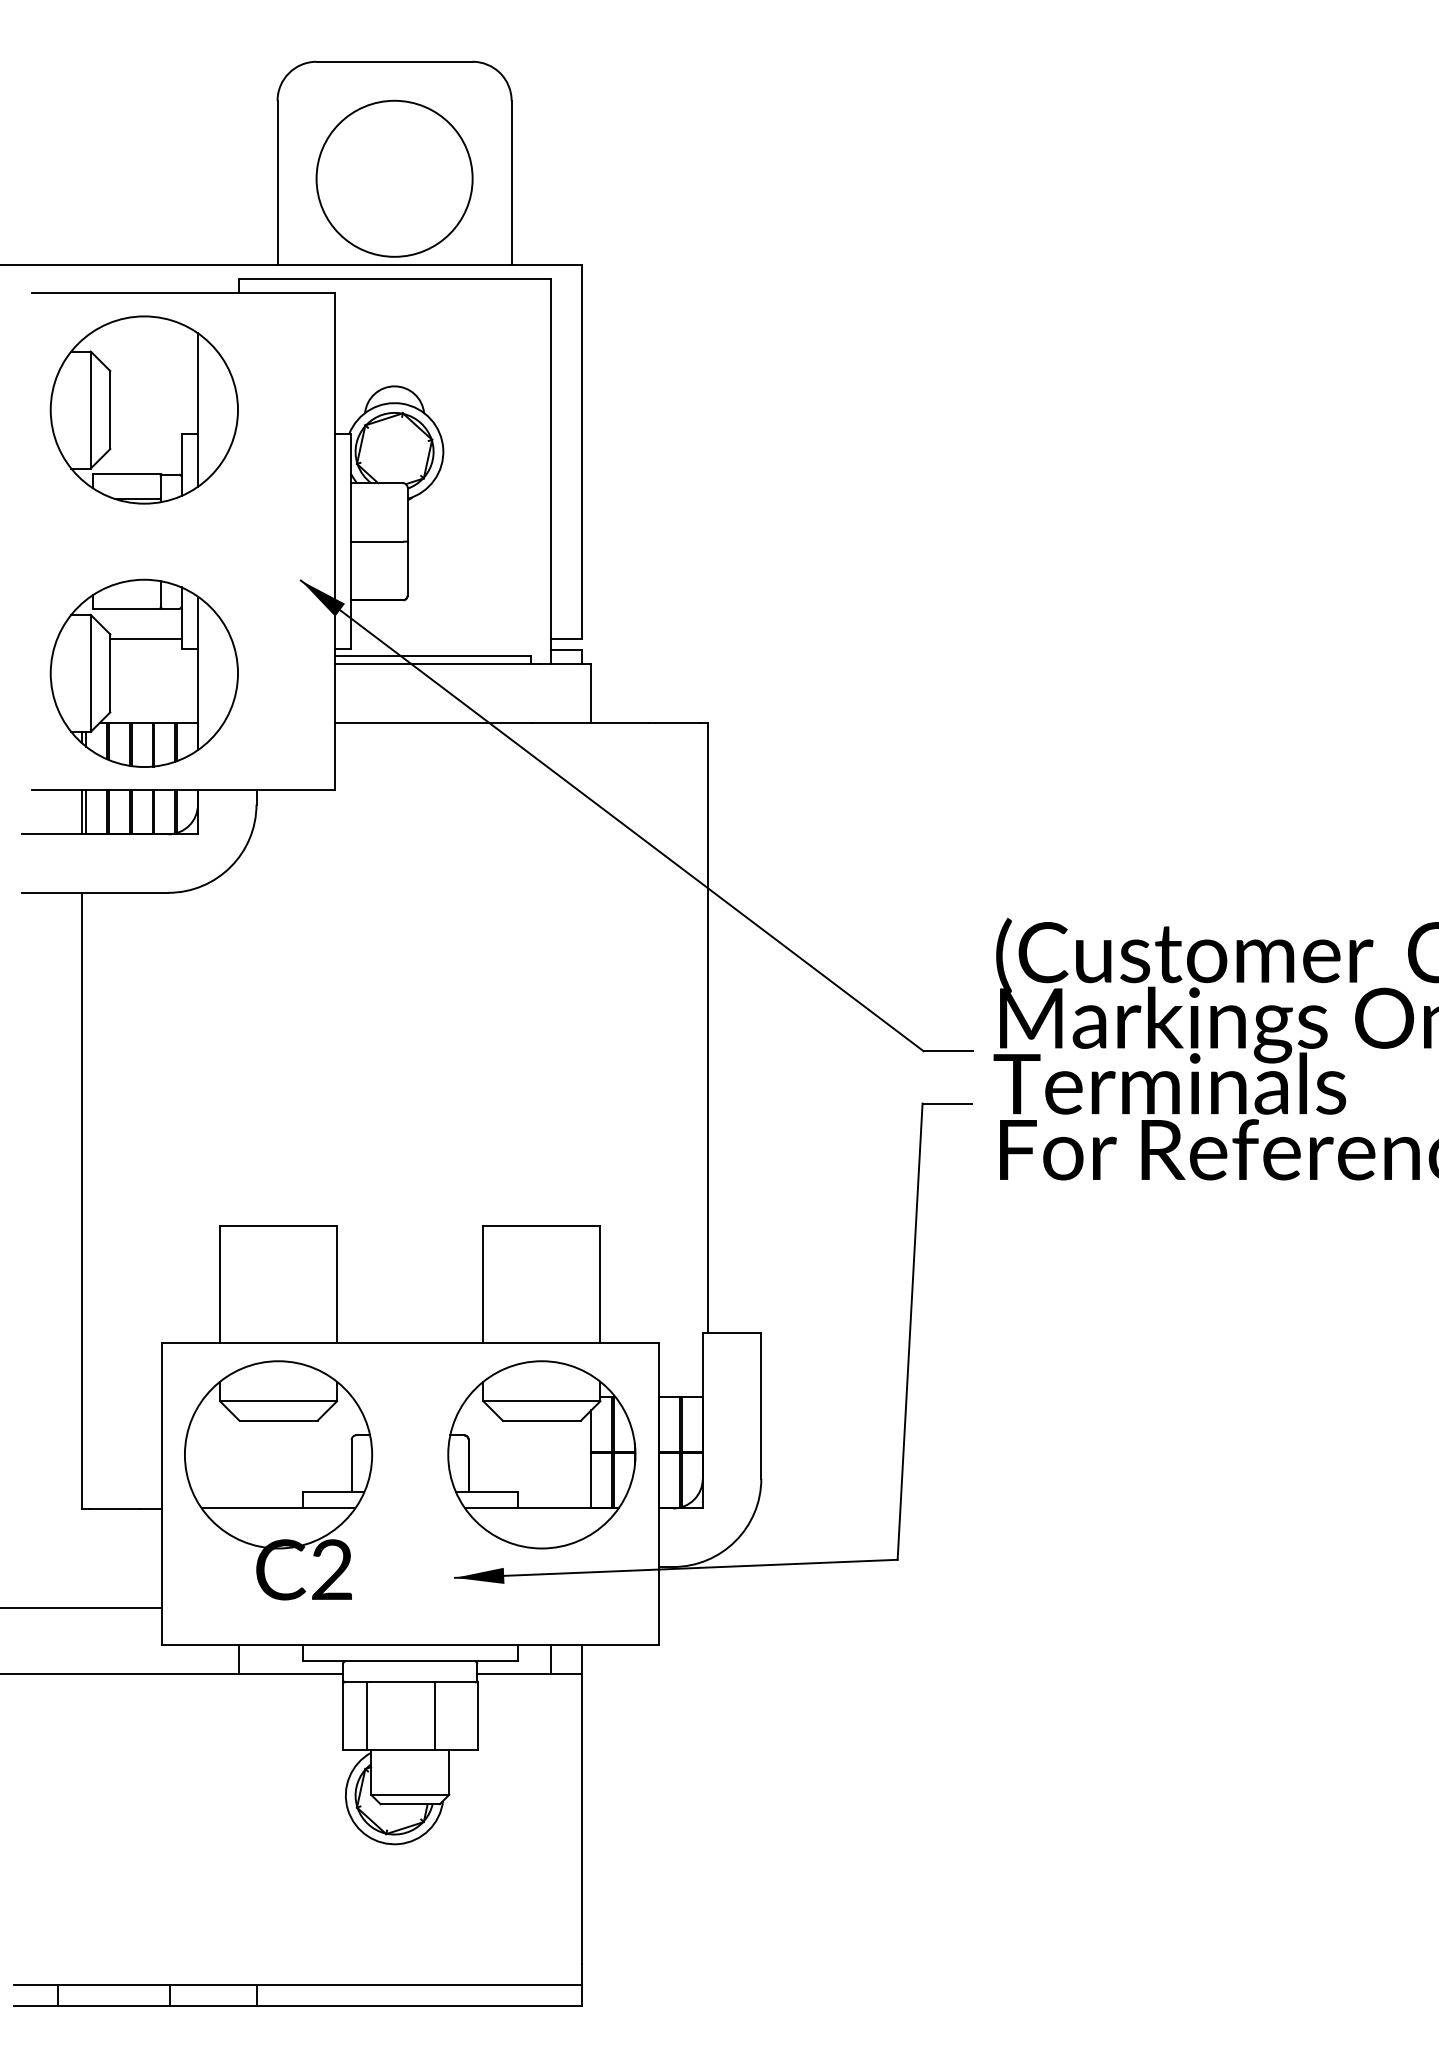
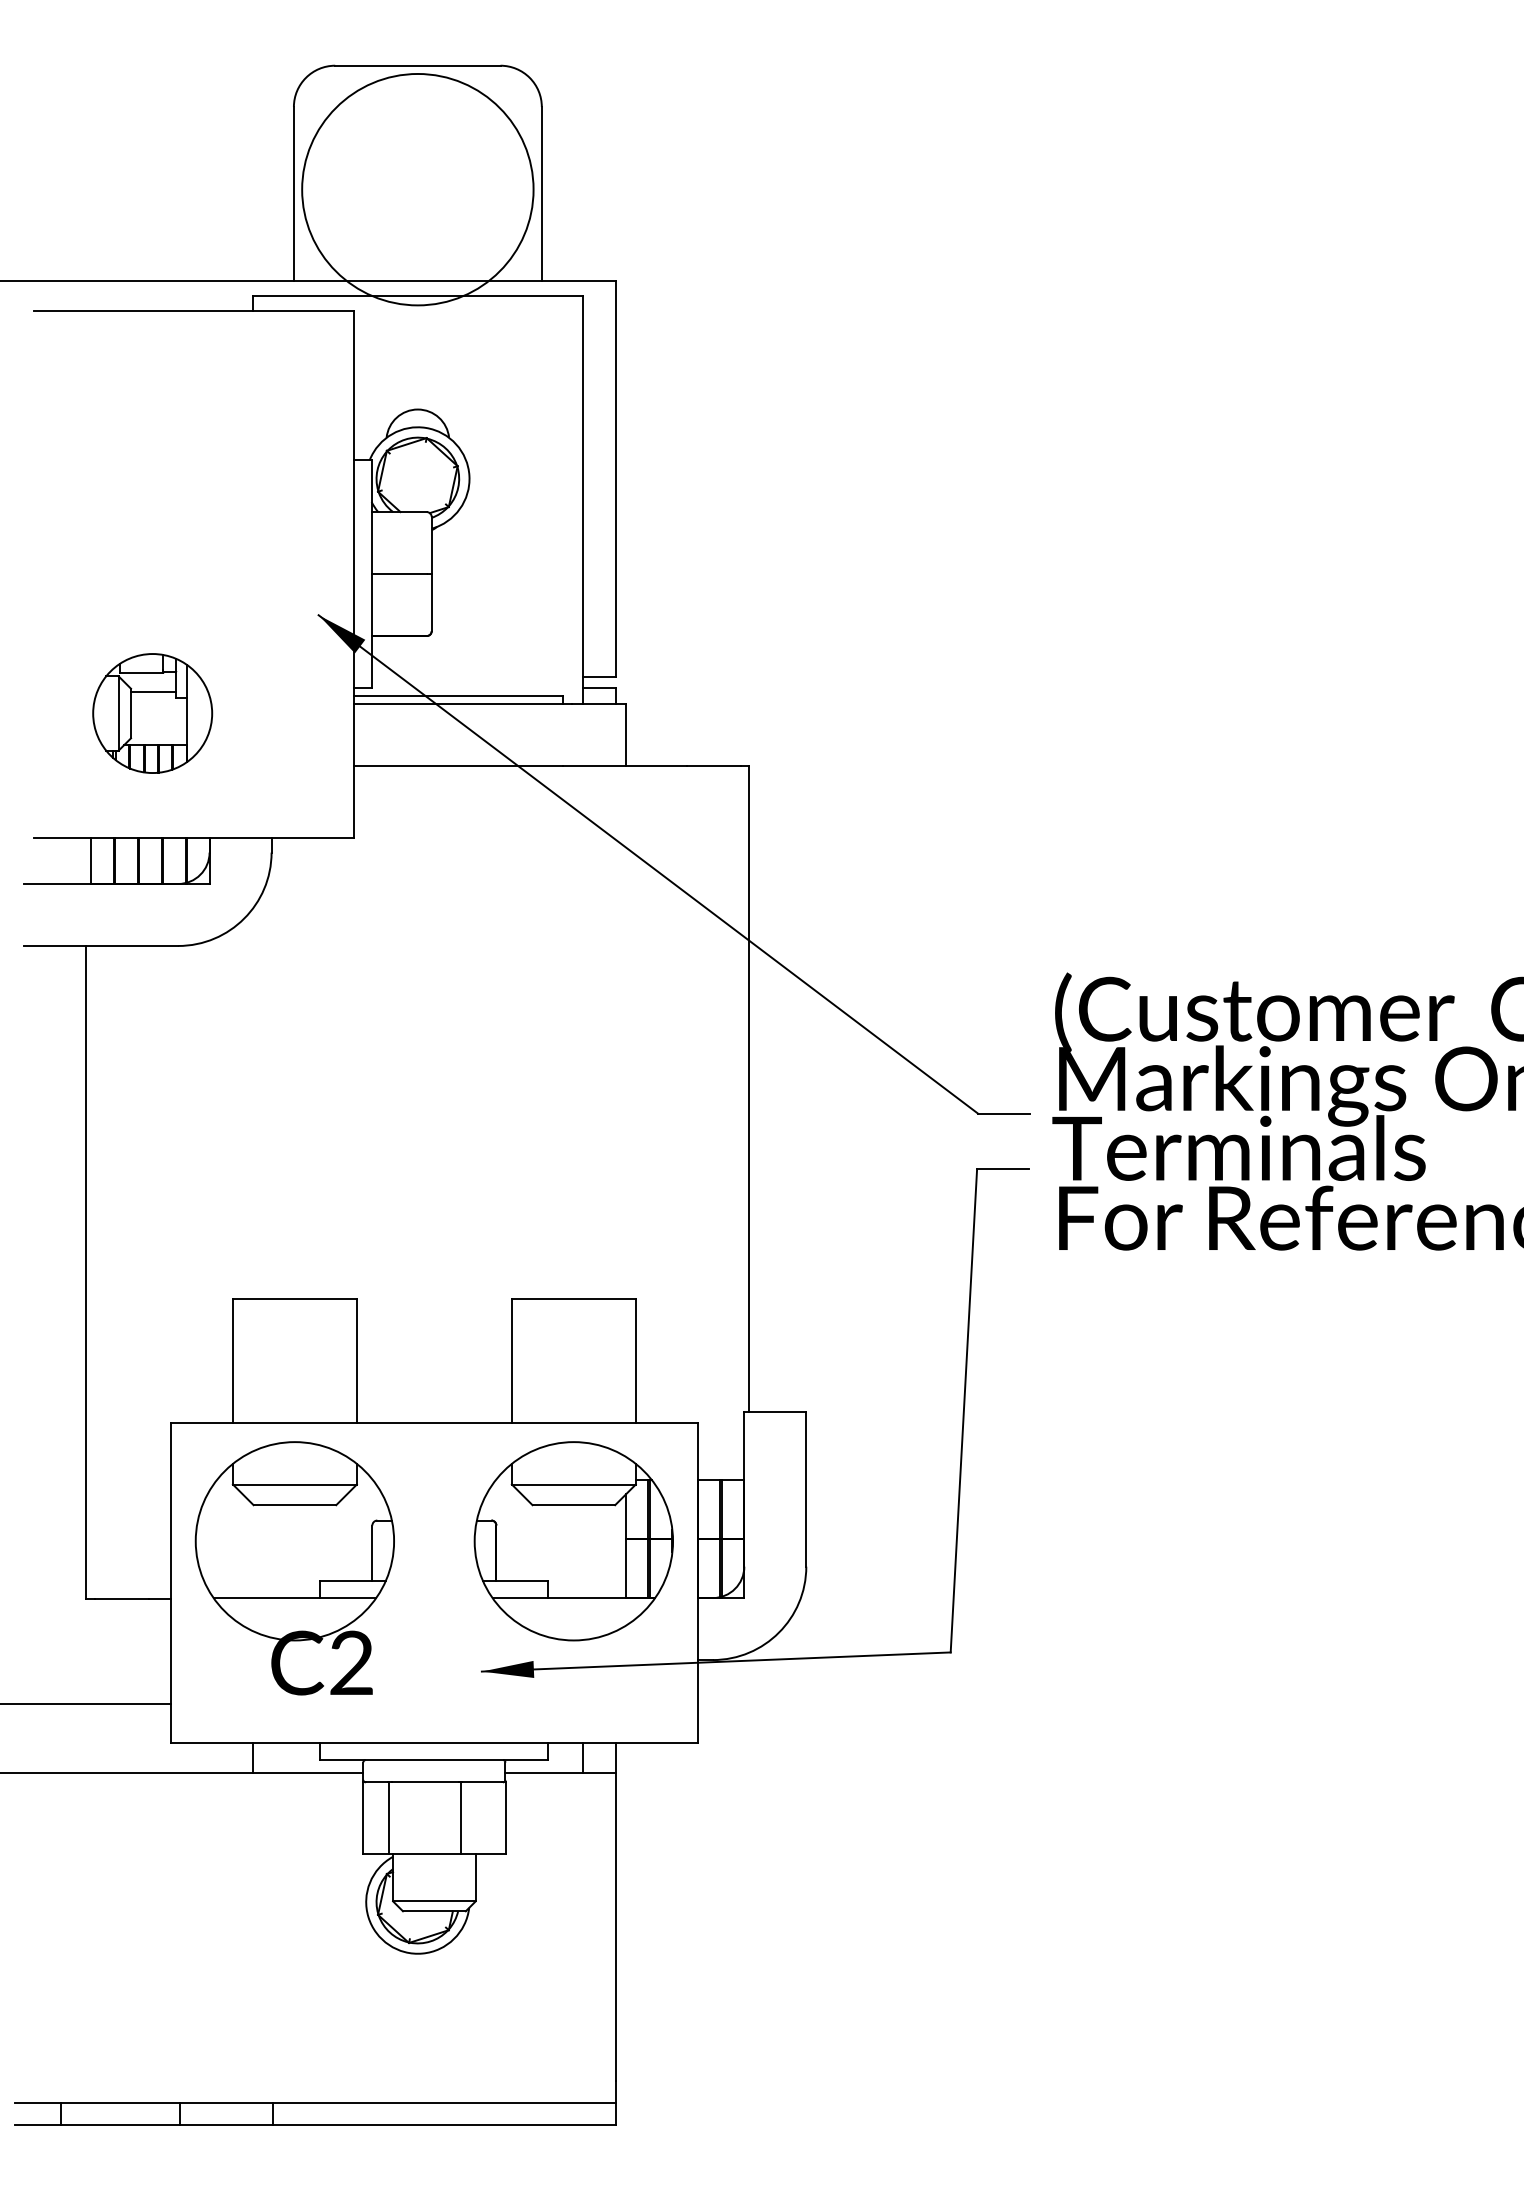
circle: (394, 178) -> (417, 189), size x1.4
part: (144, 409) -> (152, 434), removed
part: (144, 673) -> (152, 713), size x0.6
line: (81, 812) -> (86, 860), removed

